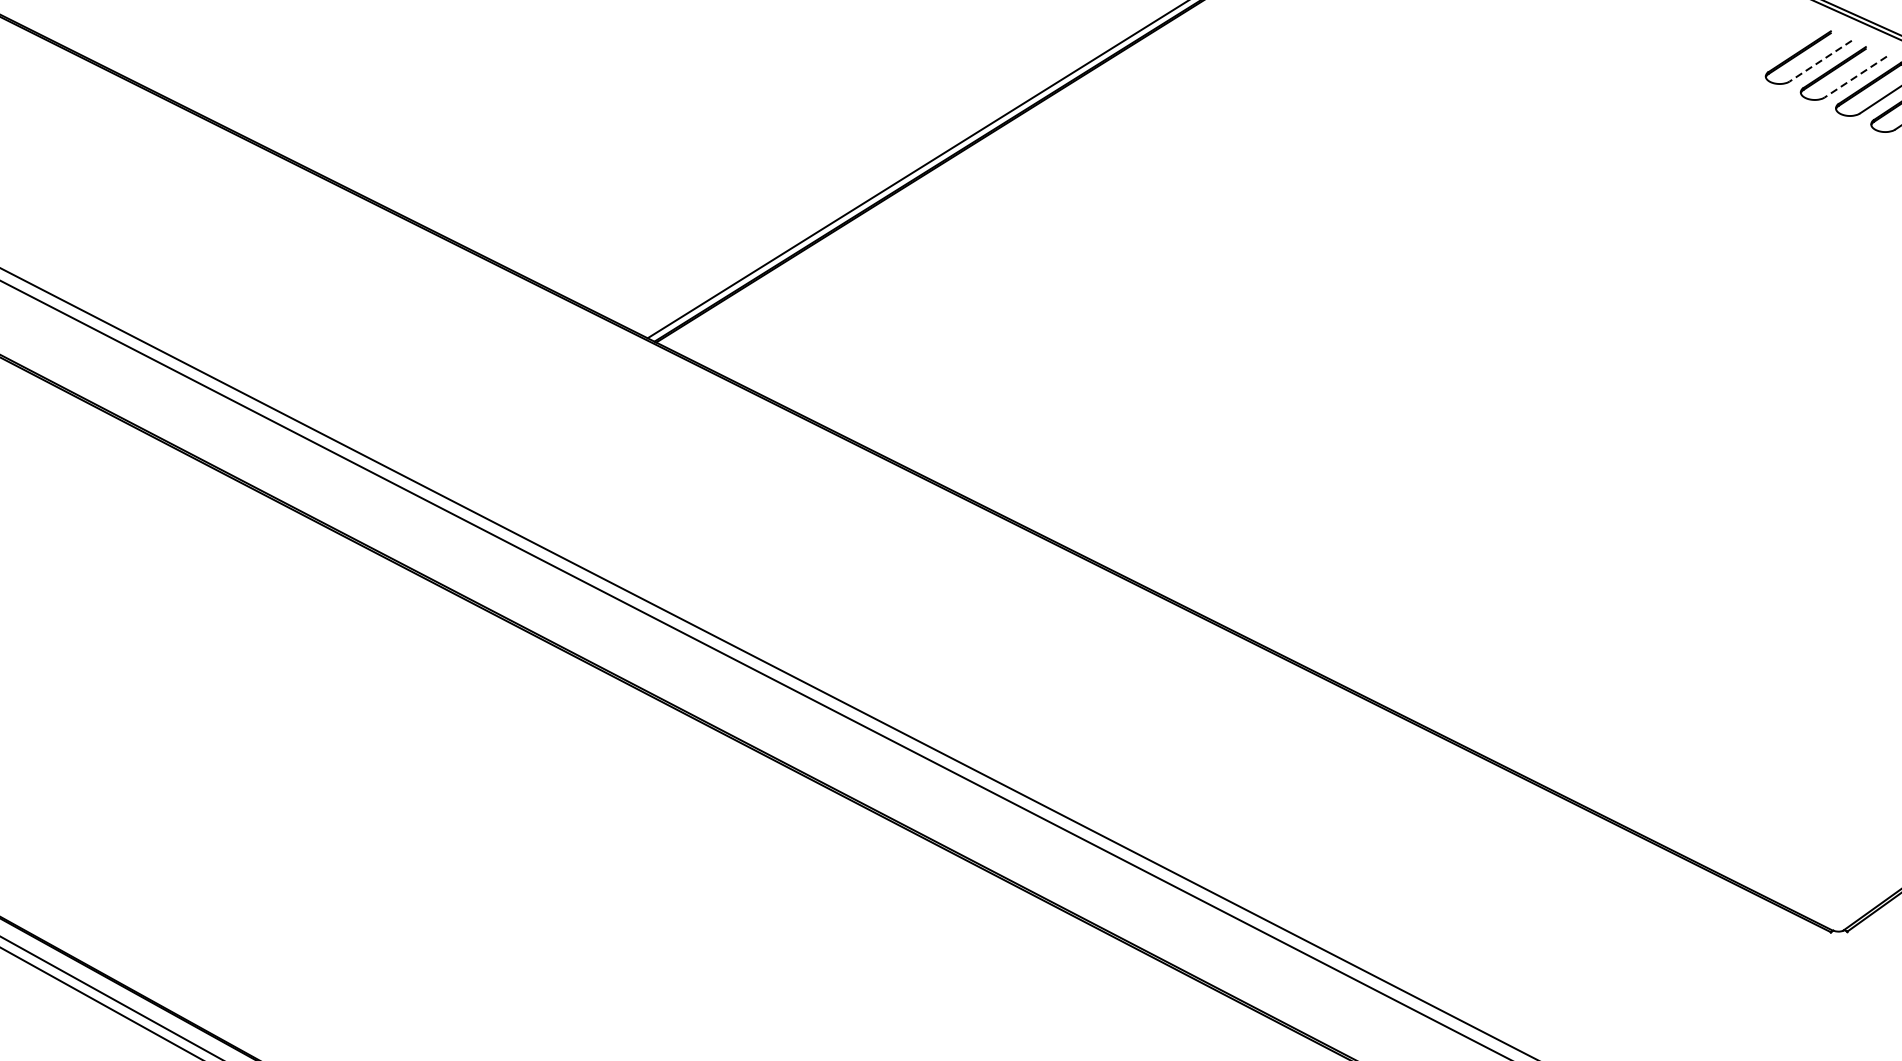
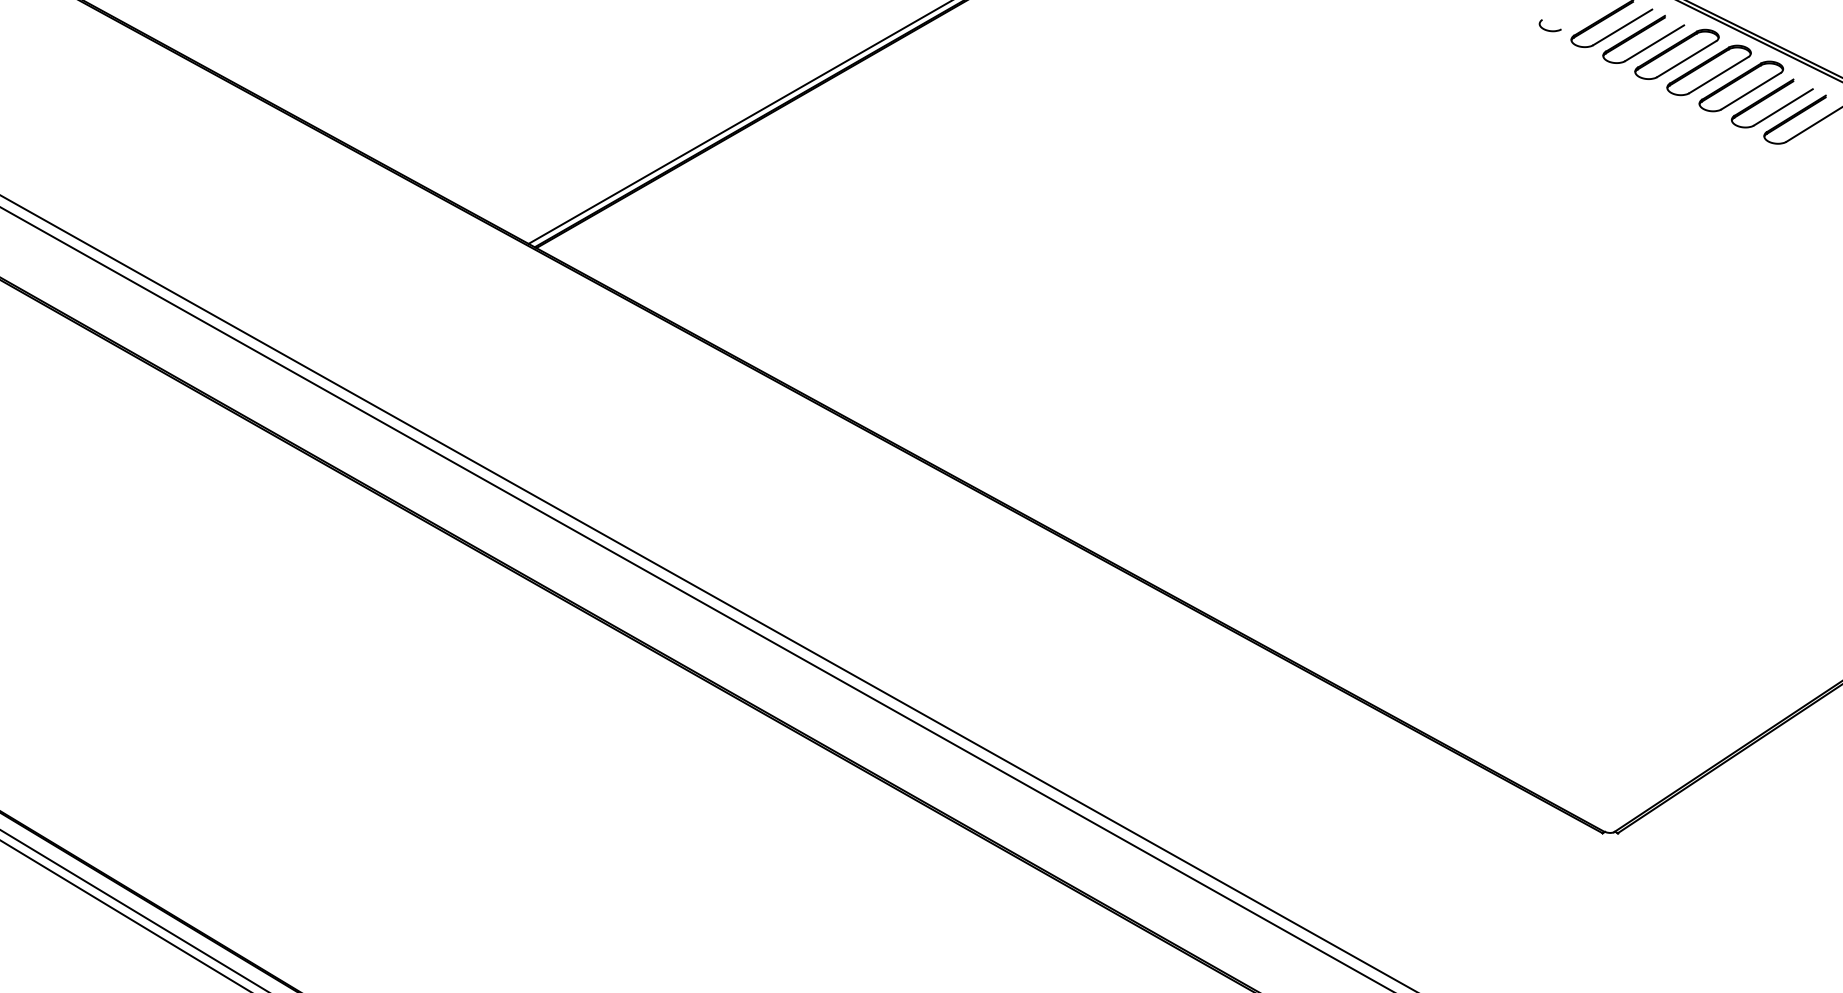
line: (1820, 61) -> (1622, 27), dashed -> solid
curve: (1740, 66) -> (1548, 29), added
line: (1855, 77) -> (1654, 43), dashed -> solid

